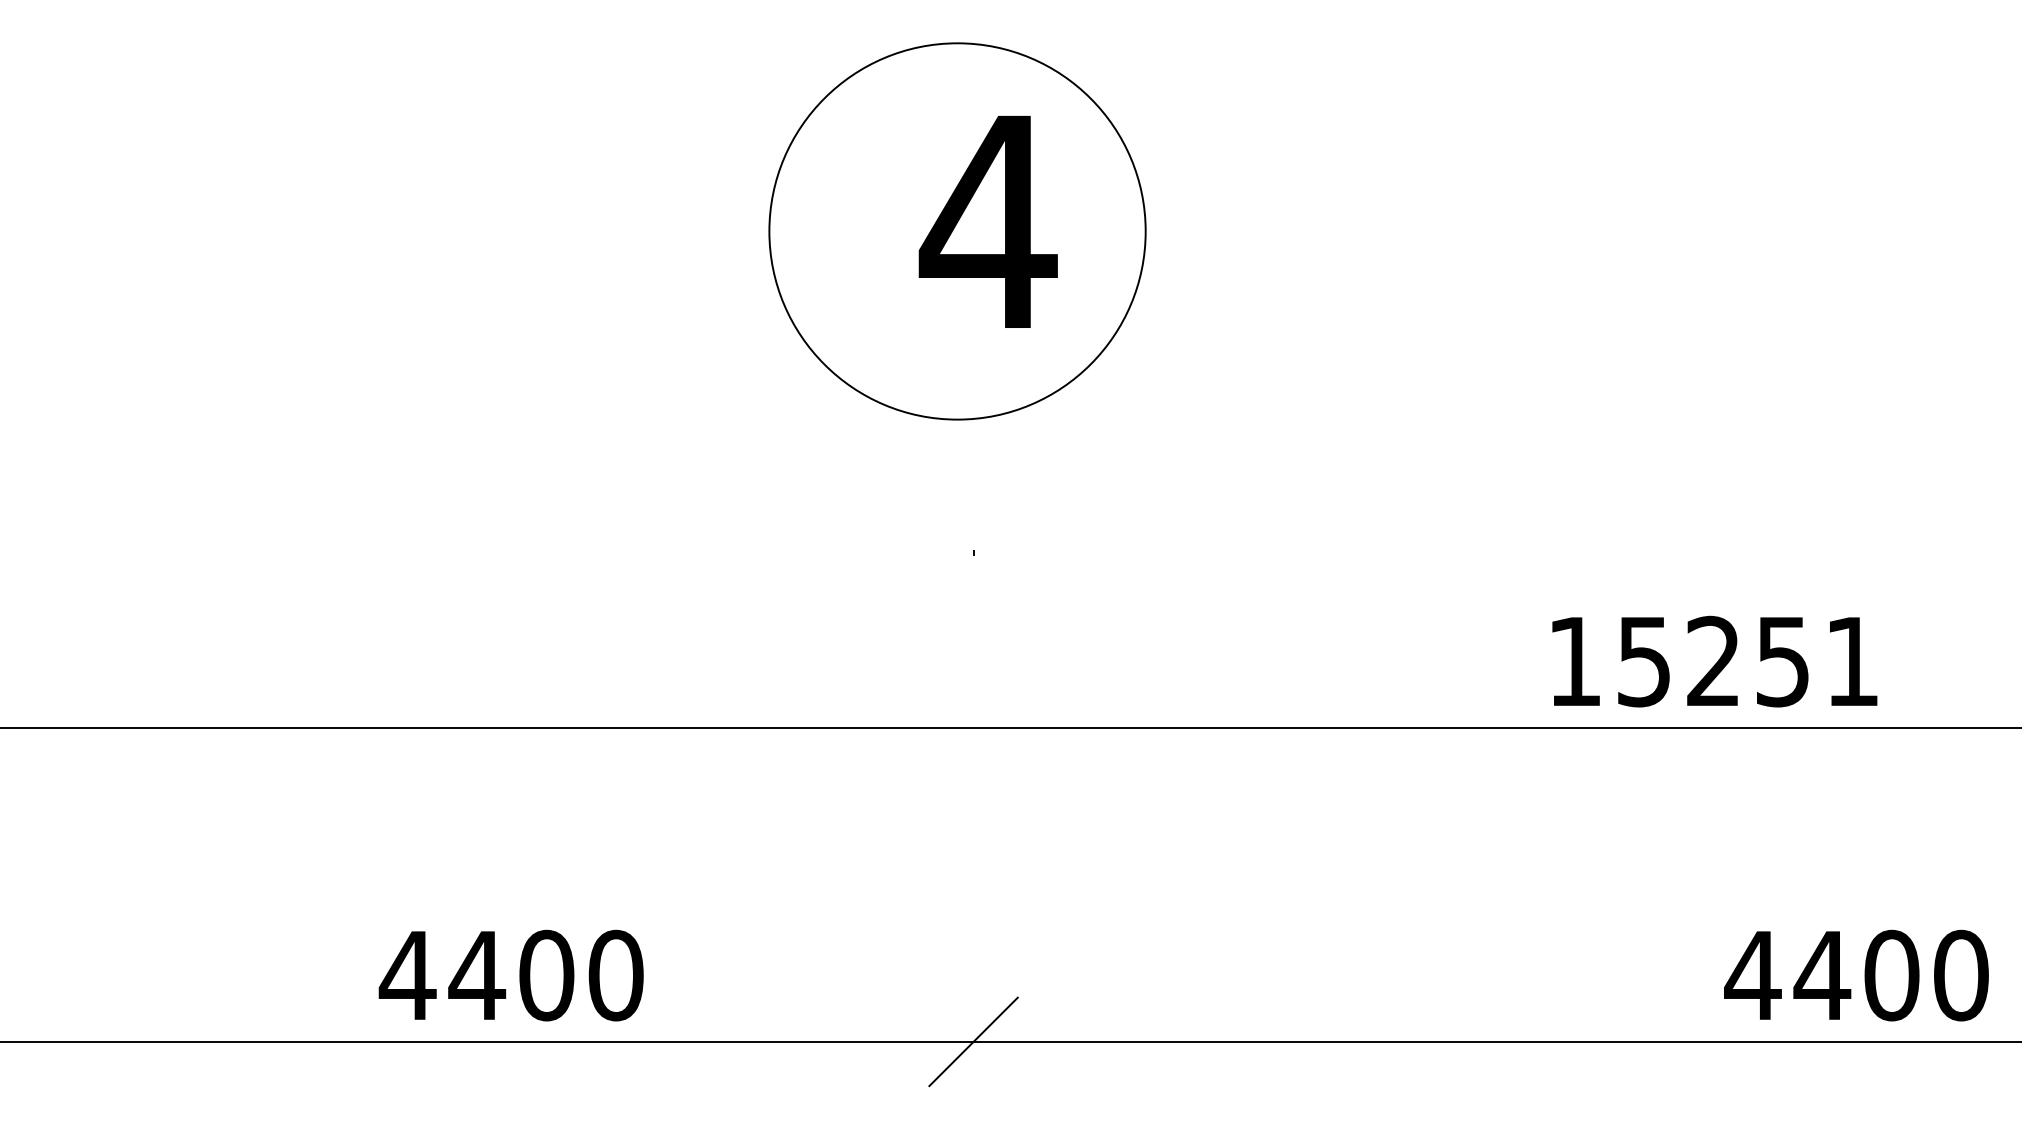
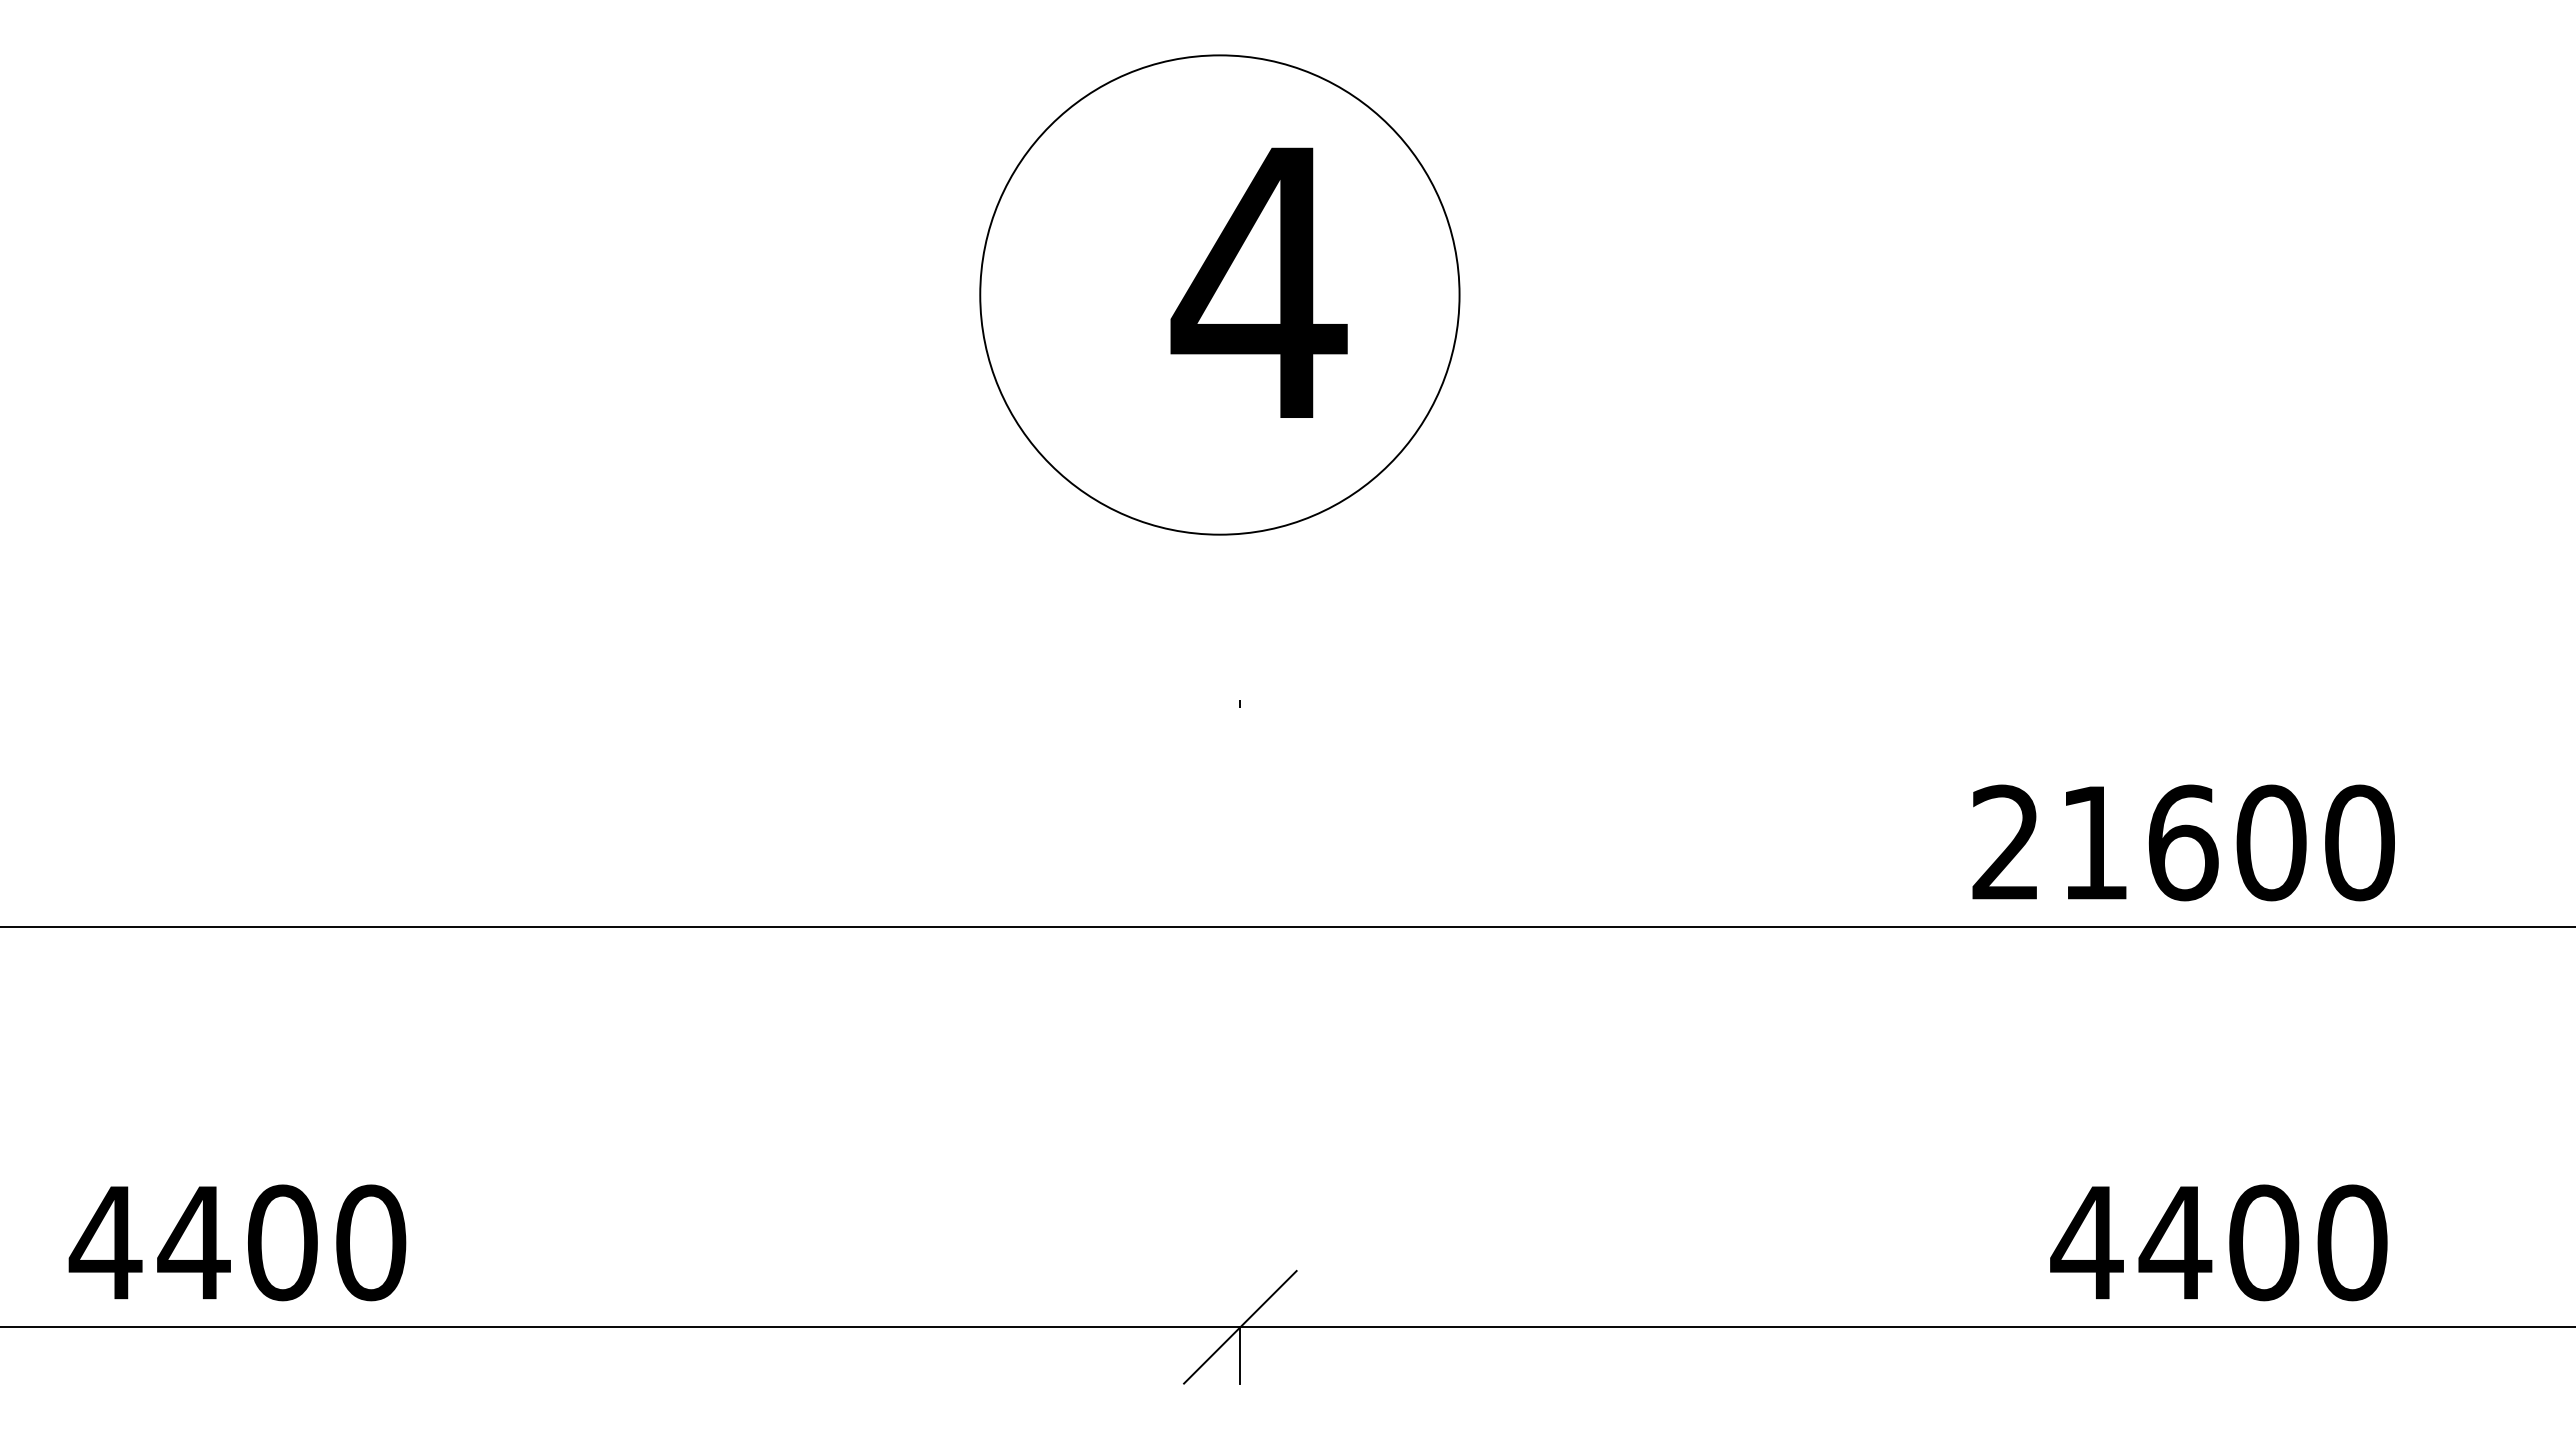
text: (1714, 661) -> (2183, 842), 15251 -> 21600
text: (511, 975) -> (237, 1242), moved
text: (1856, 975) -> (2218, 1242), moved
line: (973, 1064) -> (1240, 1355), added

